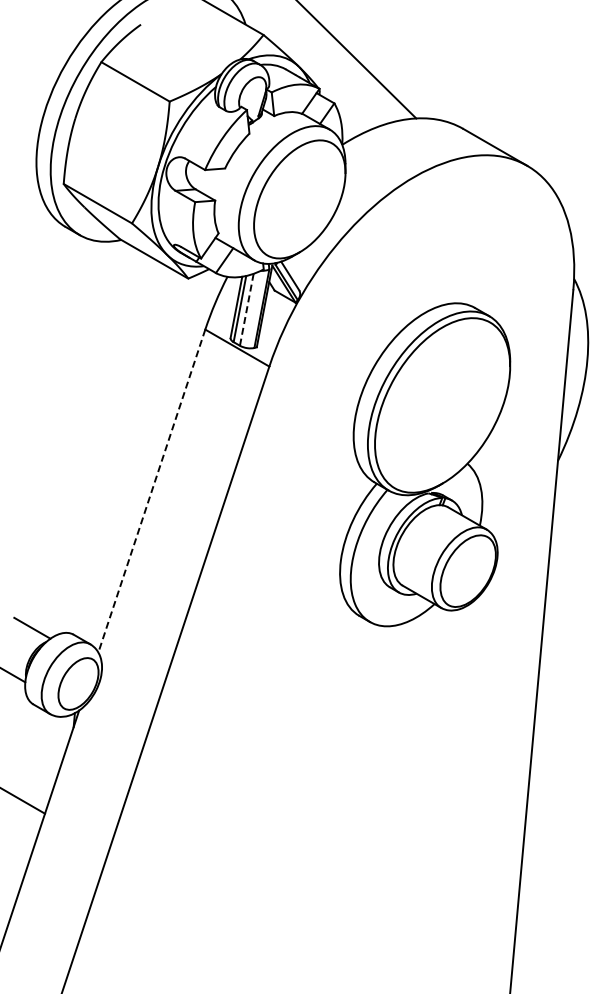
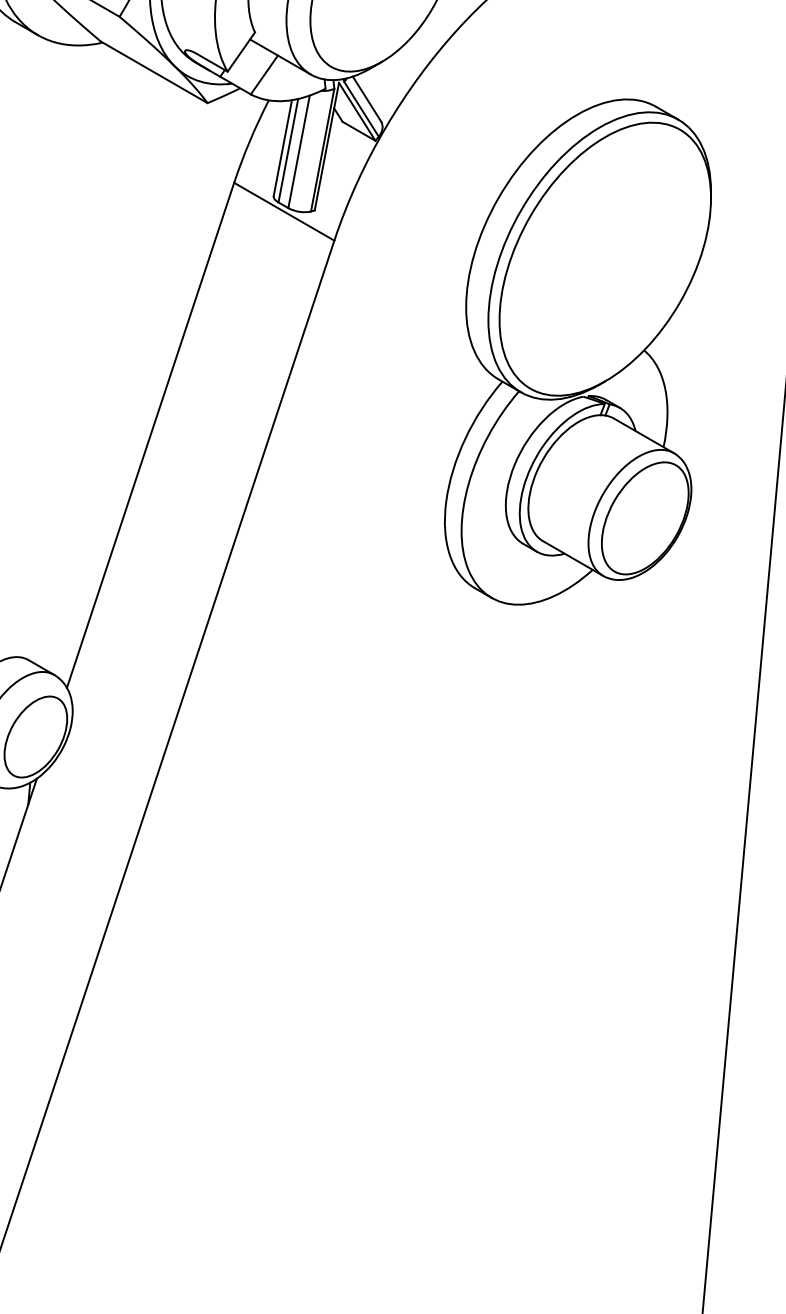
line: (246, 309) -> (298, 151), dashed -> solid
part: (425, 464) -> (578, 351), moved
line: (151, 491) -> (150, 436), dashed -> solid

